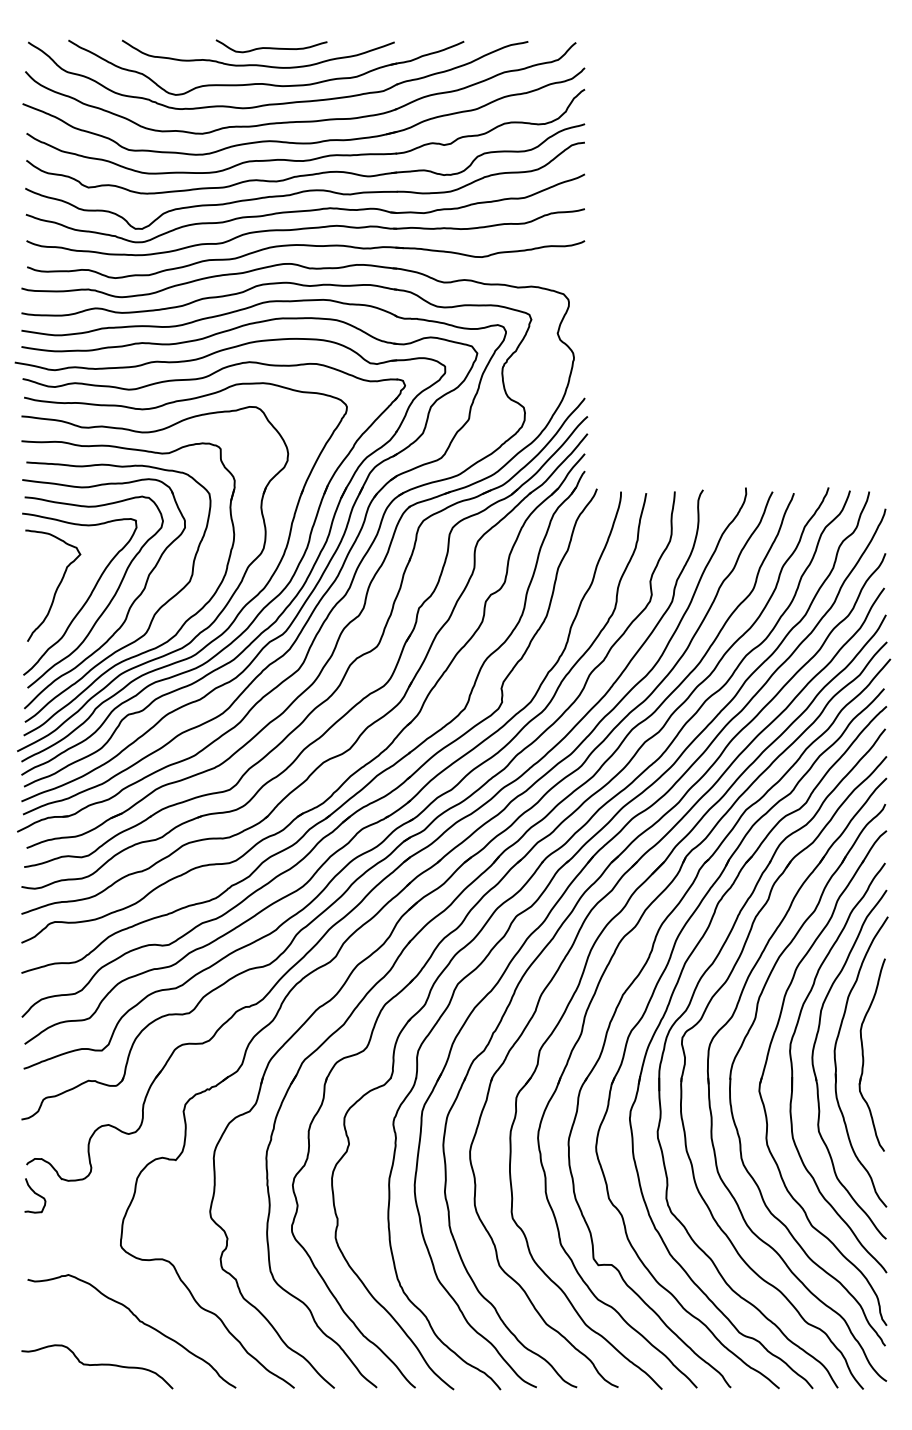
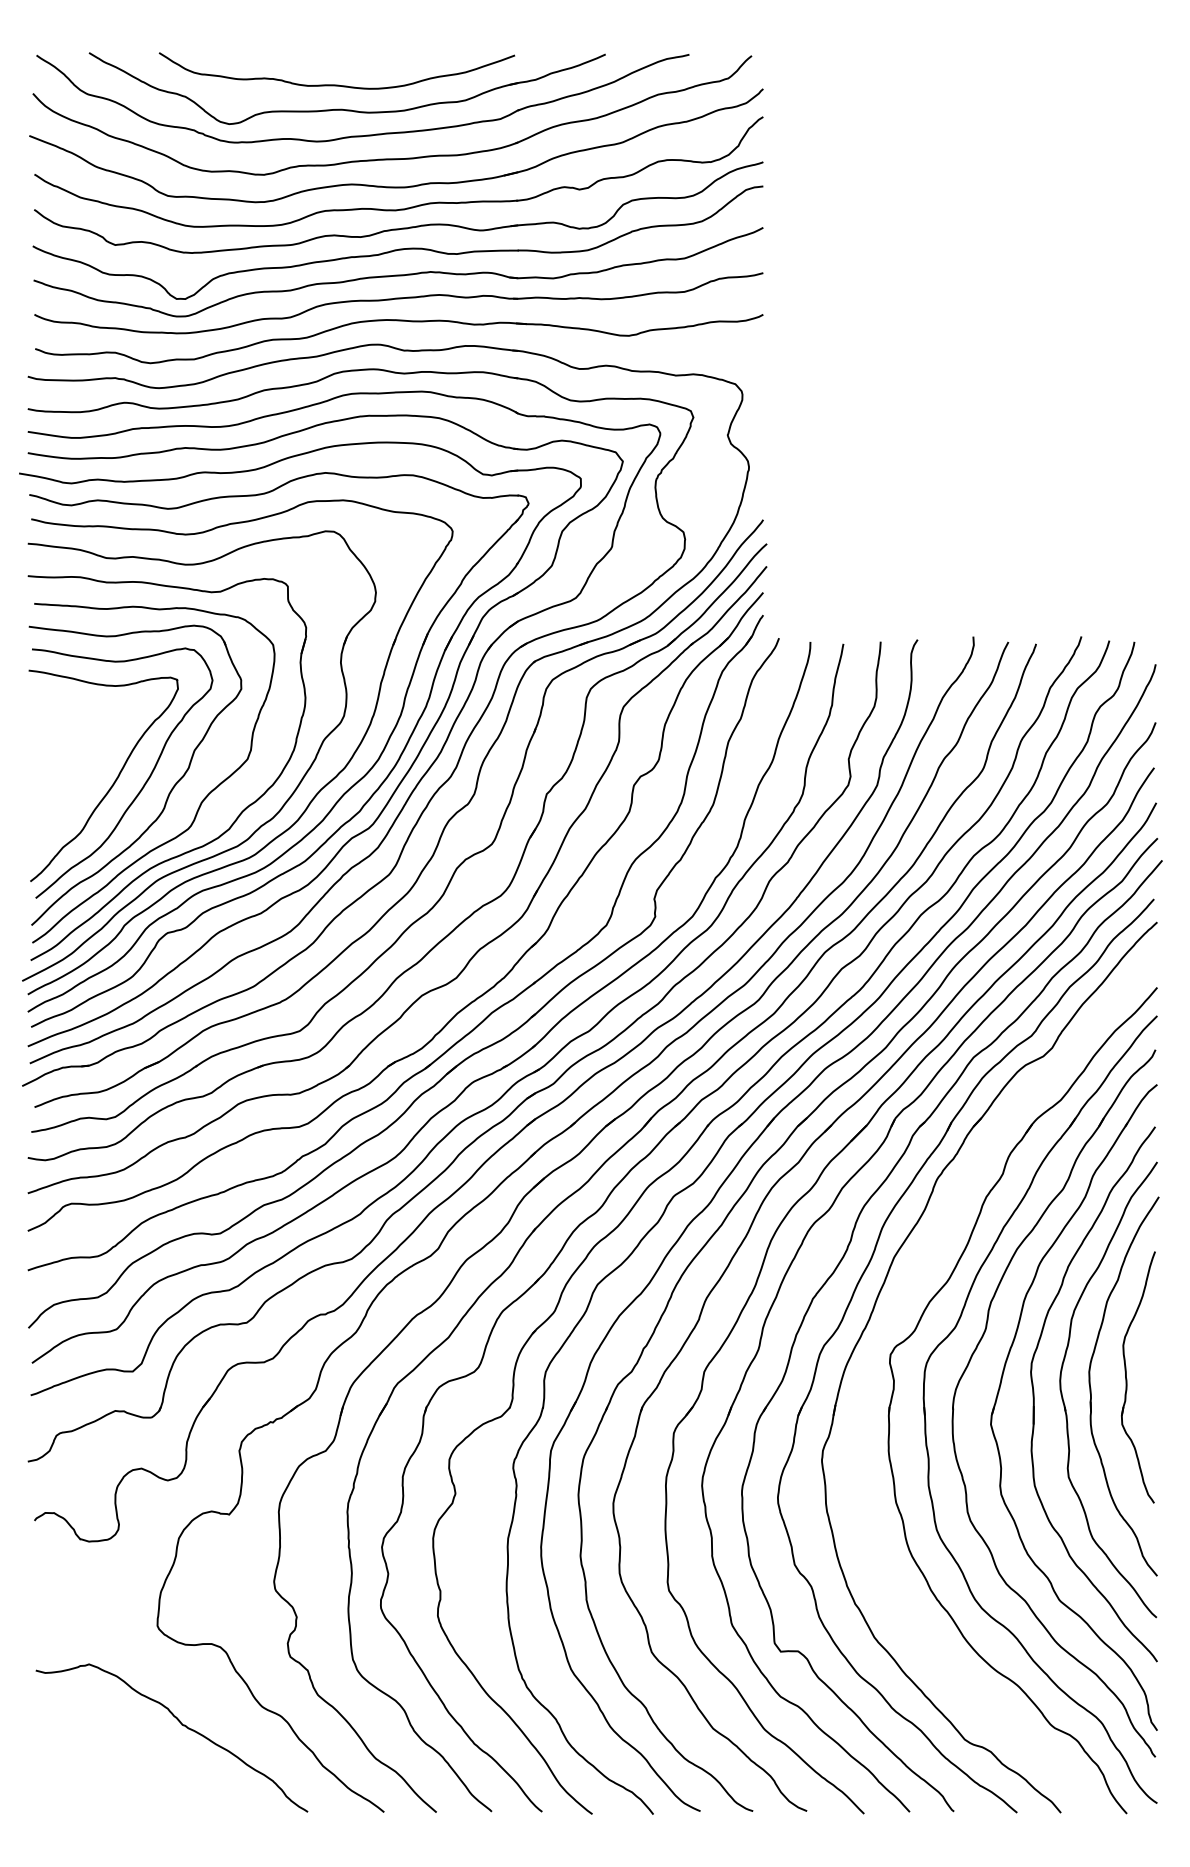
curve: (271, 47) -> (354, 62), removed
curve: (57, 587) -> (74, 766), removed
part: (686, 1010) -> (896, 1319), removed
curve: (35, 1194) -> (46, 1559), removed
curve: (97, 1365) -> (126, 1782), removed

